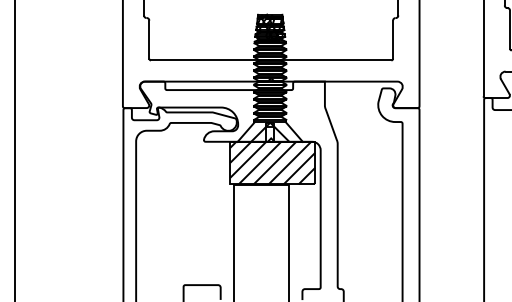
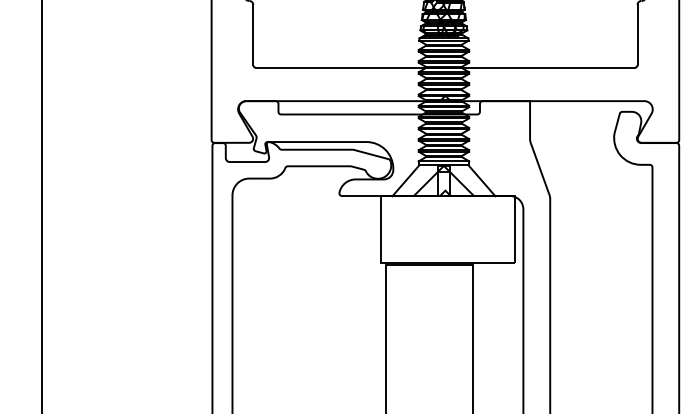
hatch: (272, 162) -> (447, 228), removed

